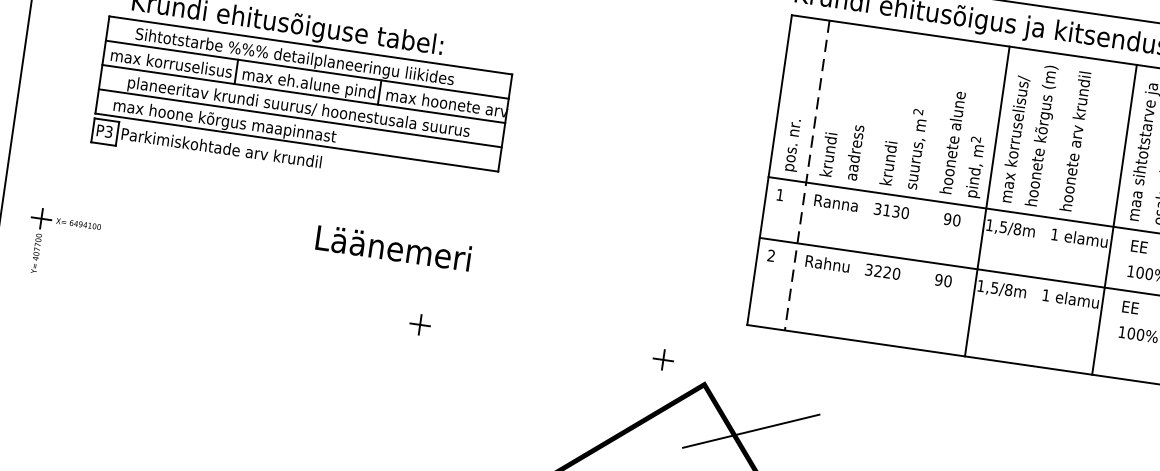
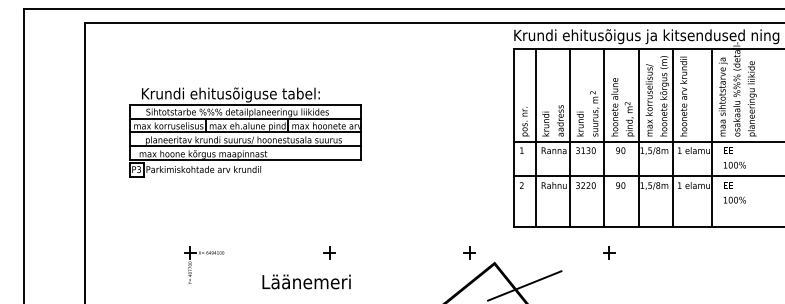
line: (807, 175) -> (535, 137), dashed -> solid
line: (868, 184) -> (570, 137), added
line: (927, 192) -> (604, 137), added
line: (1047, 210) -> (673, 137), added
part: (69, 225) -> (206, 254), moved
text: (393, 247) -> (306, 281), moved
part: (907, 394) -> (609, 252), added

